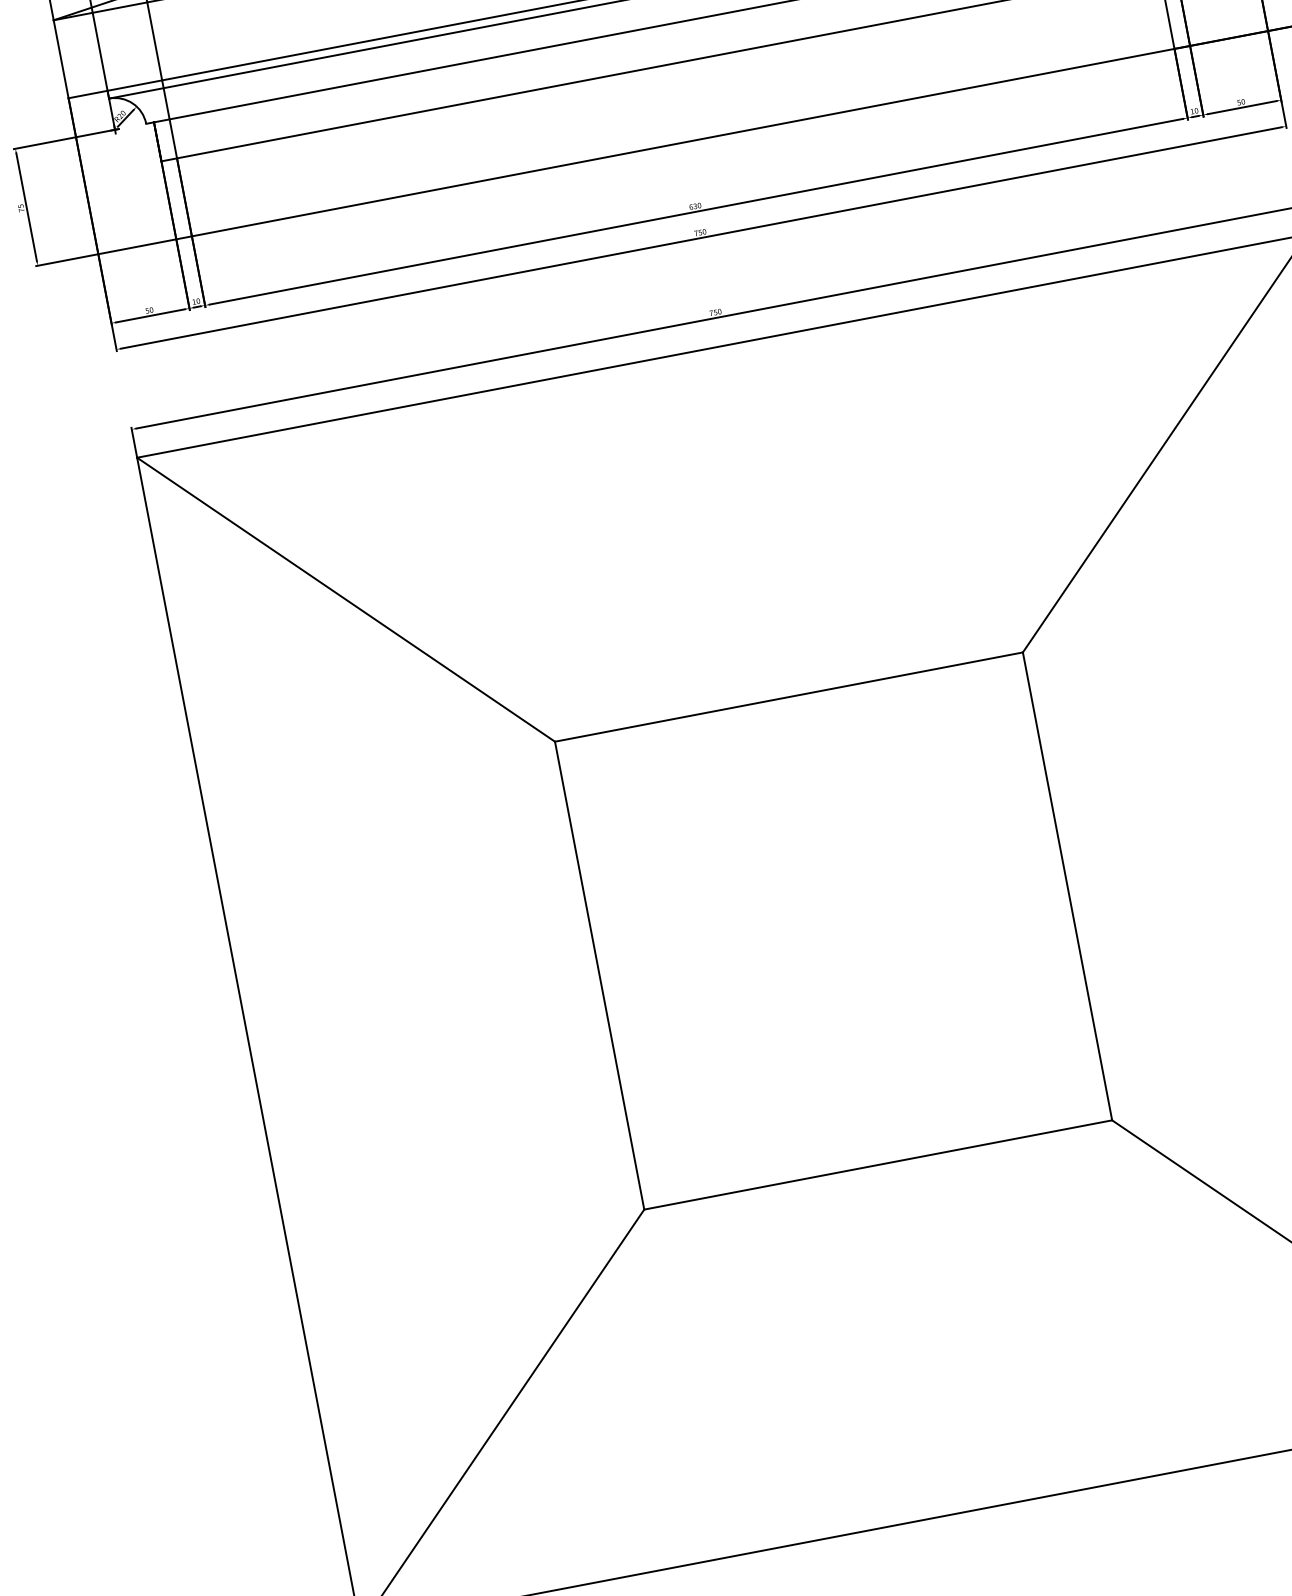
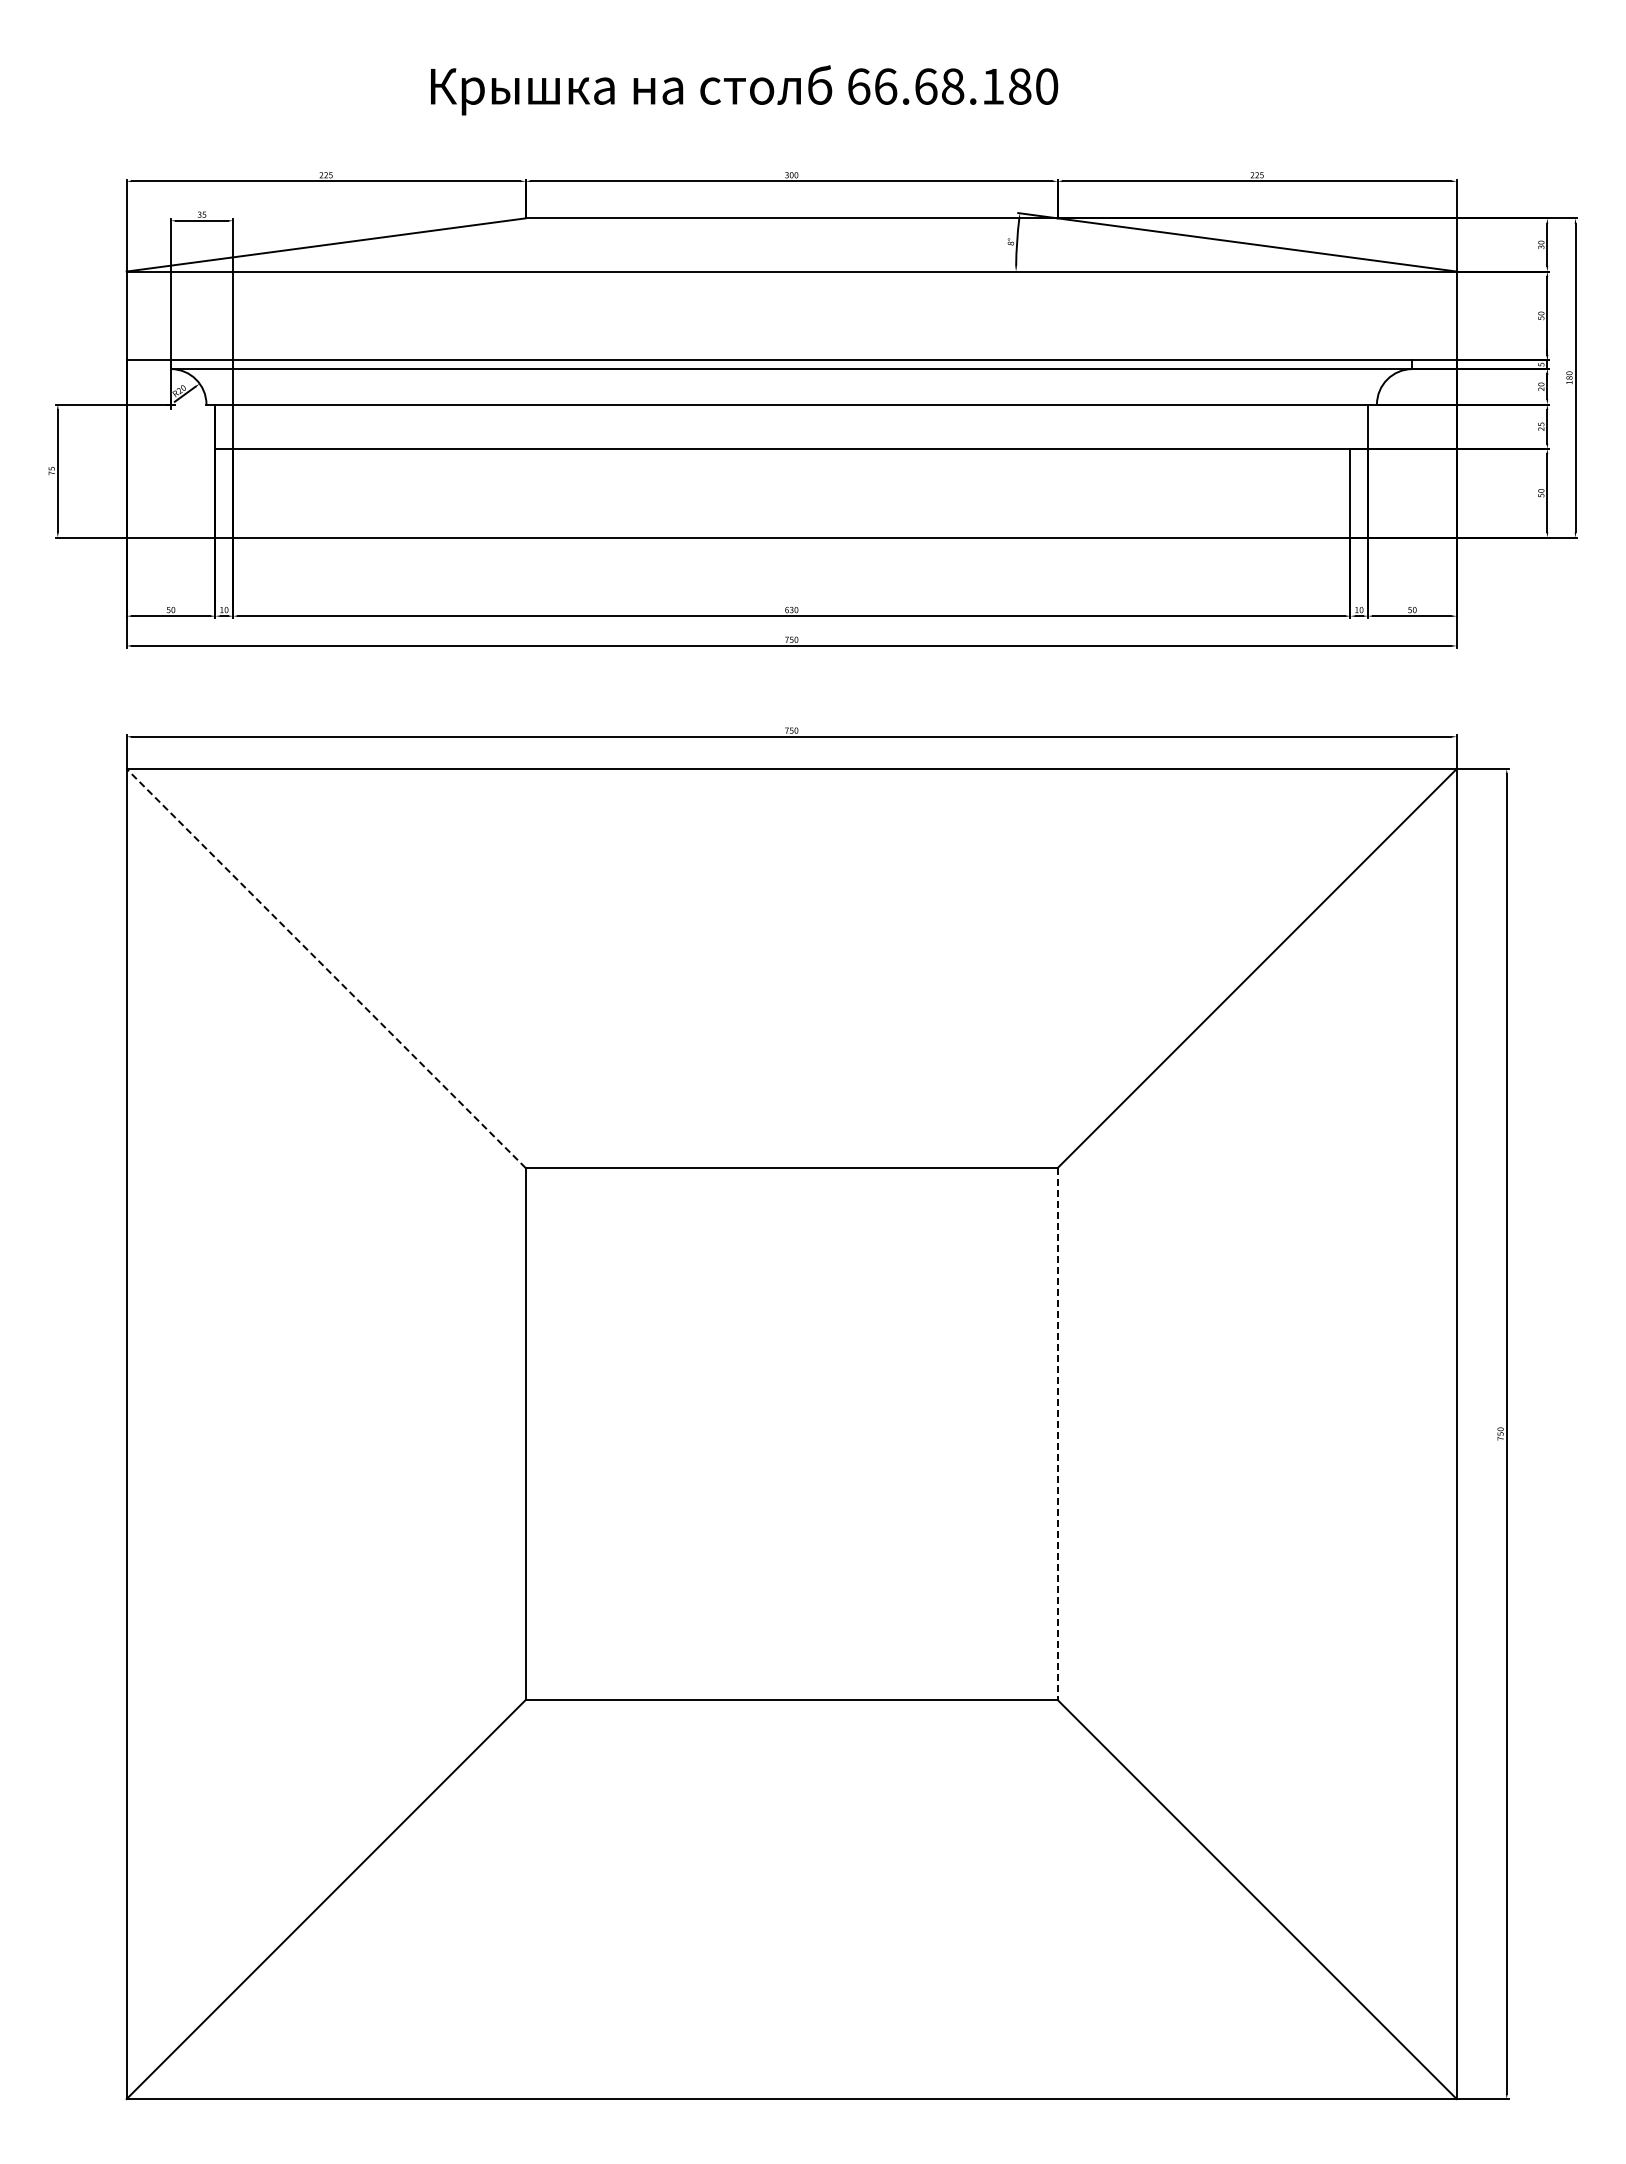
line: (345, 599) -> (325, 968), solid -> dashed
line: (1067, 886) -> (1057, 1434), solid -> dashed

